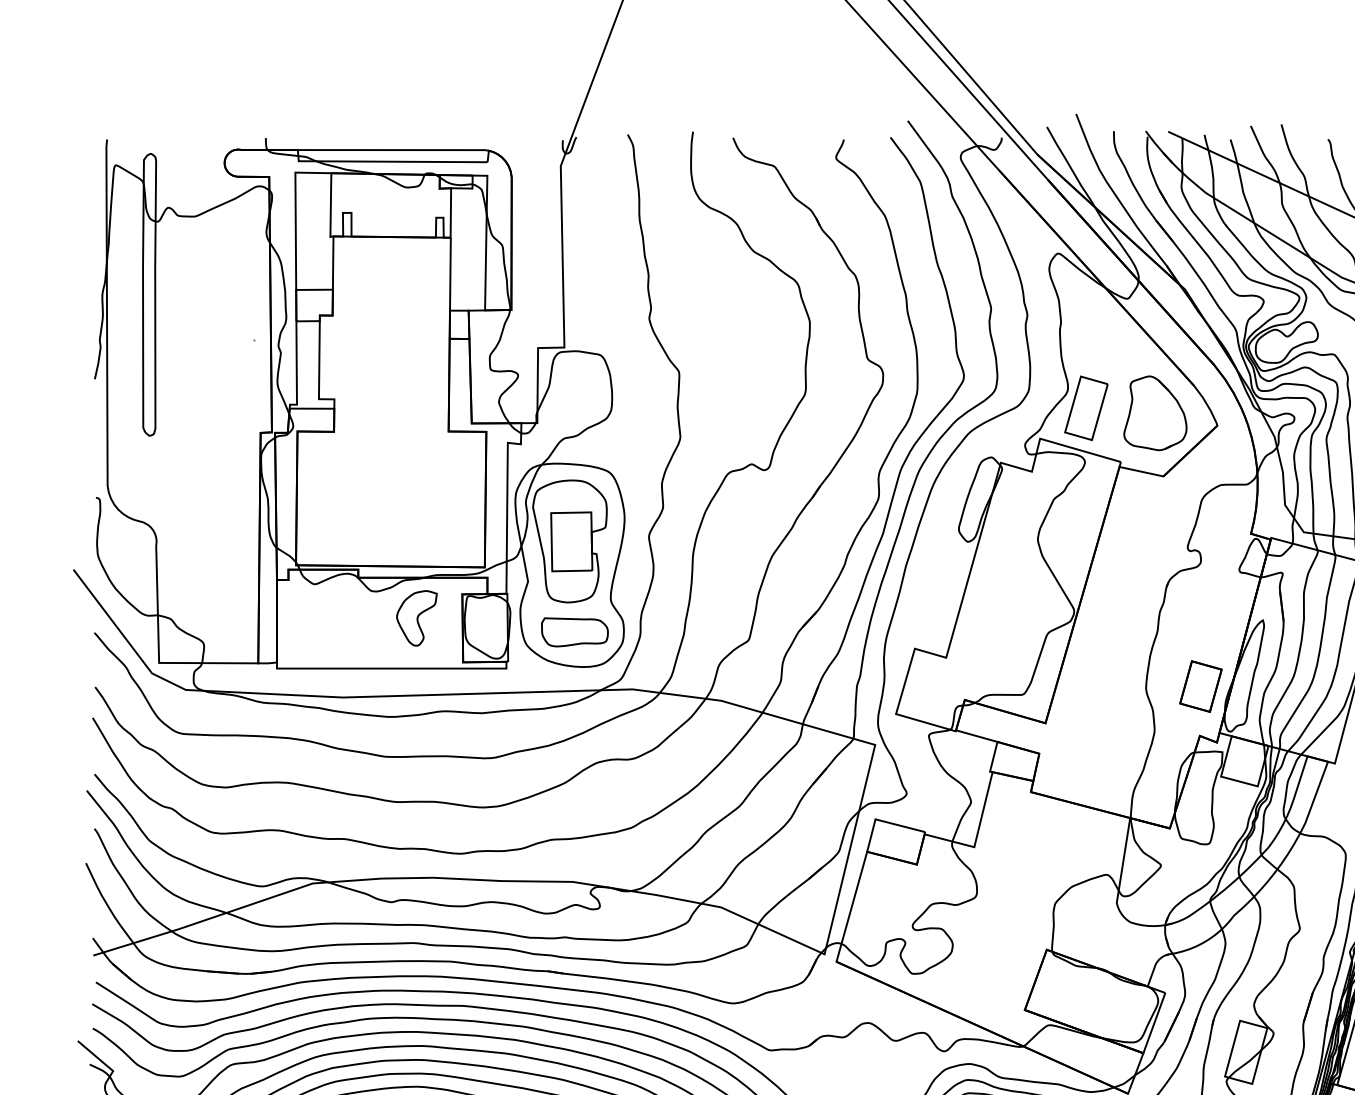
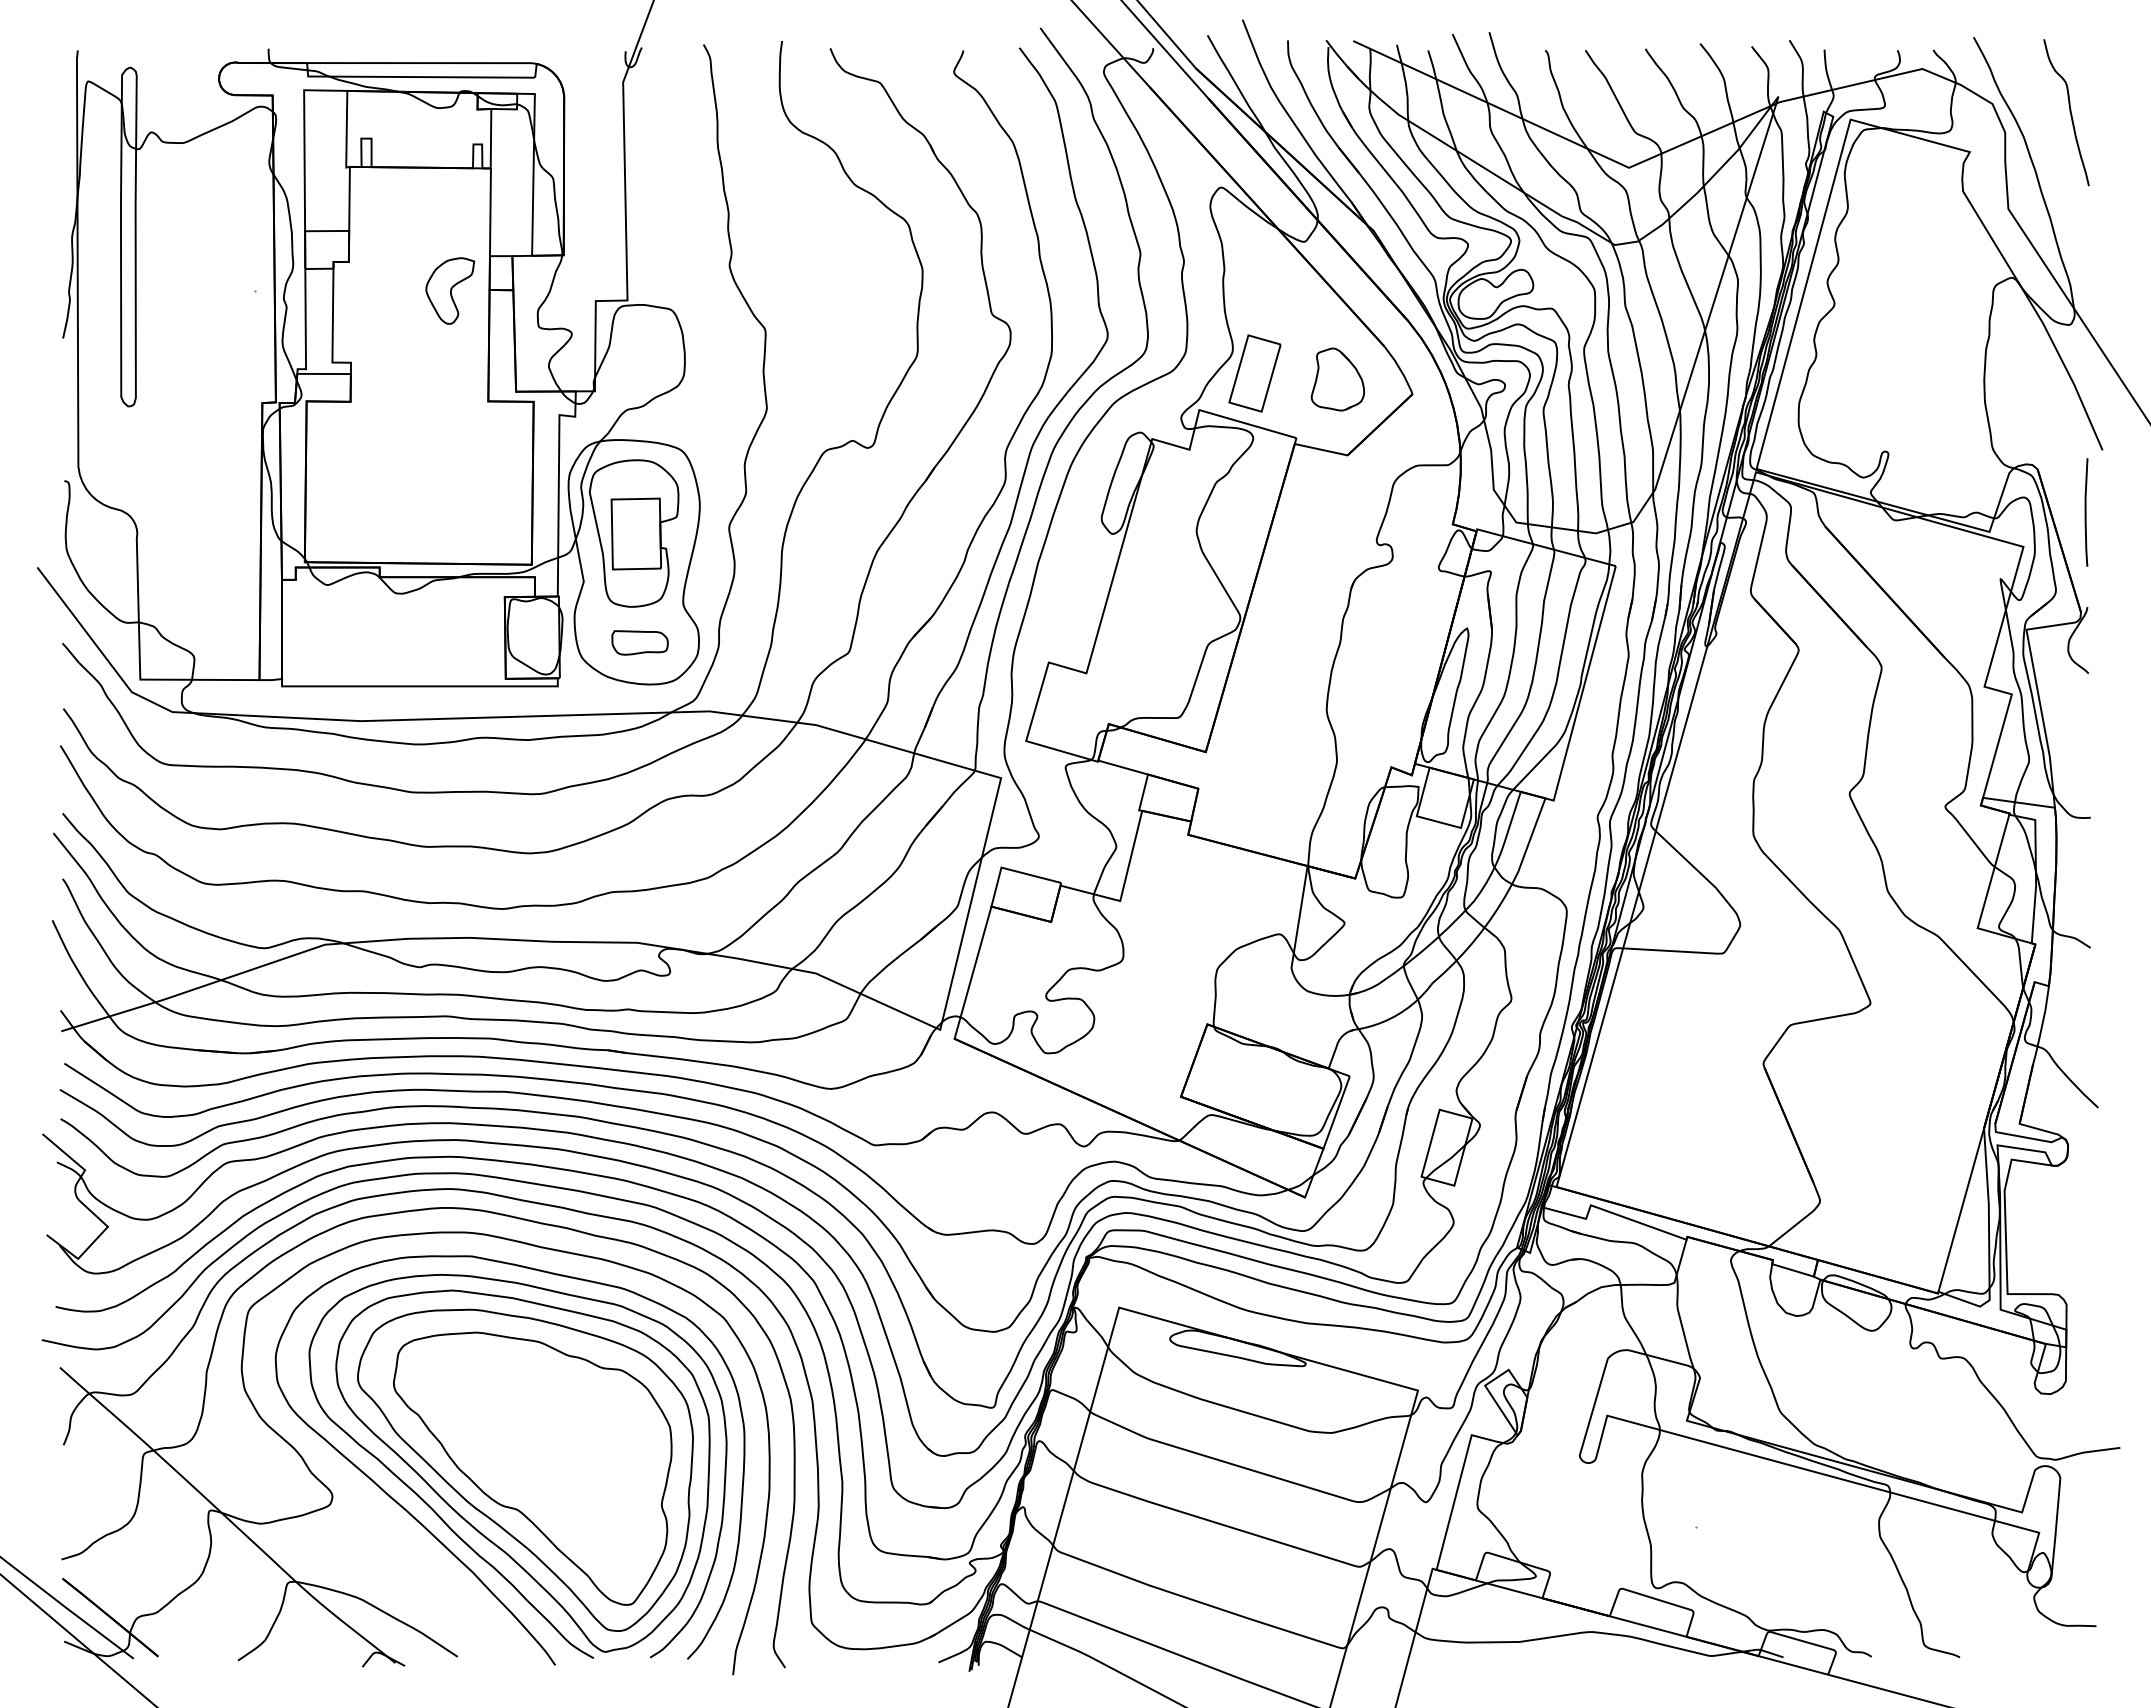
part: (1155, 413) -> (1337, 379), size x0.7
part: (417, 617) -> (450, 290), moved
part: (574, 632) -> (639, 642), size x0.7
part: (1200, 686) -> (1392, 707), removed

